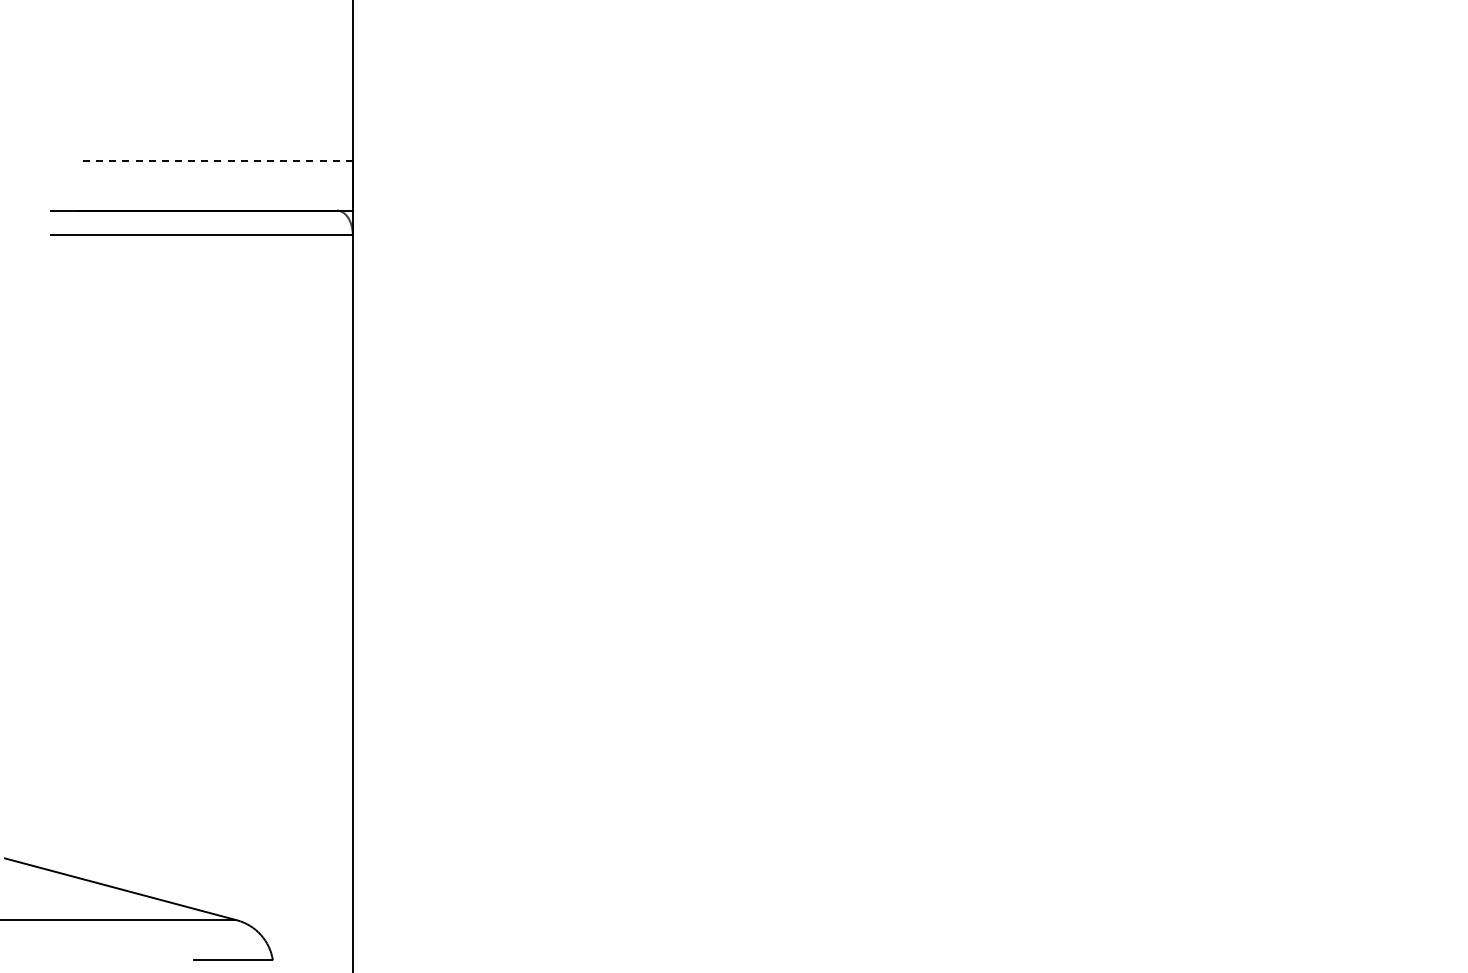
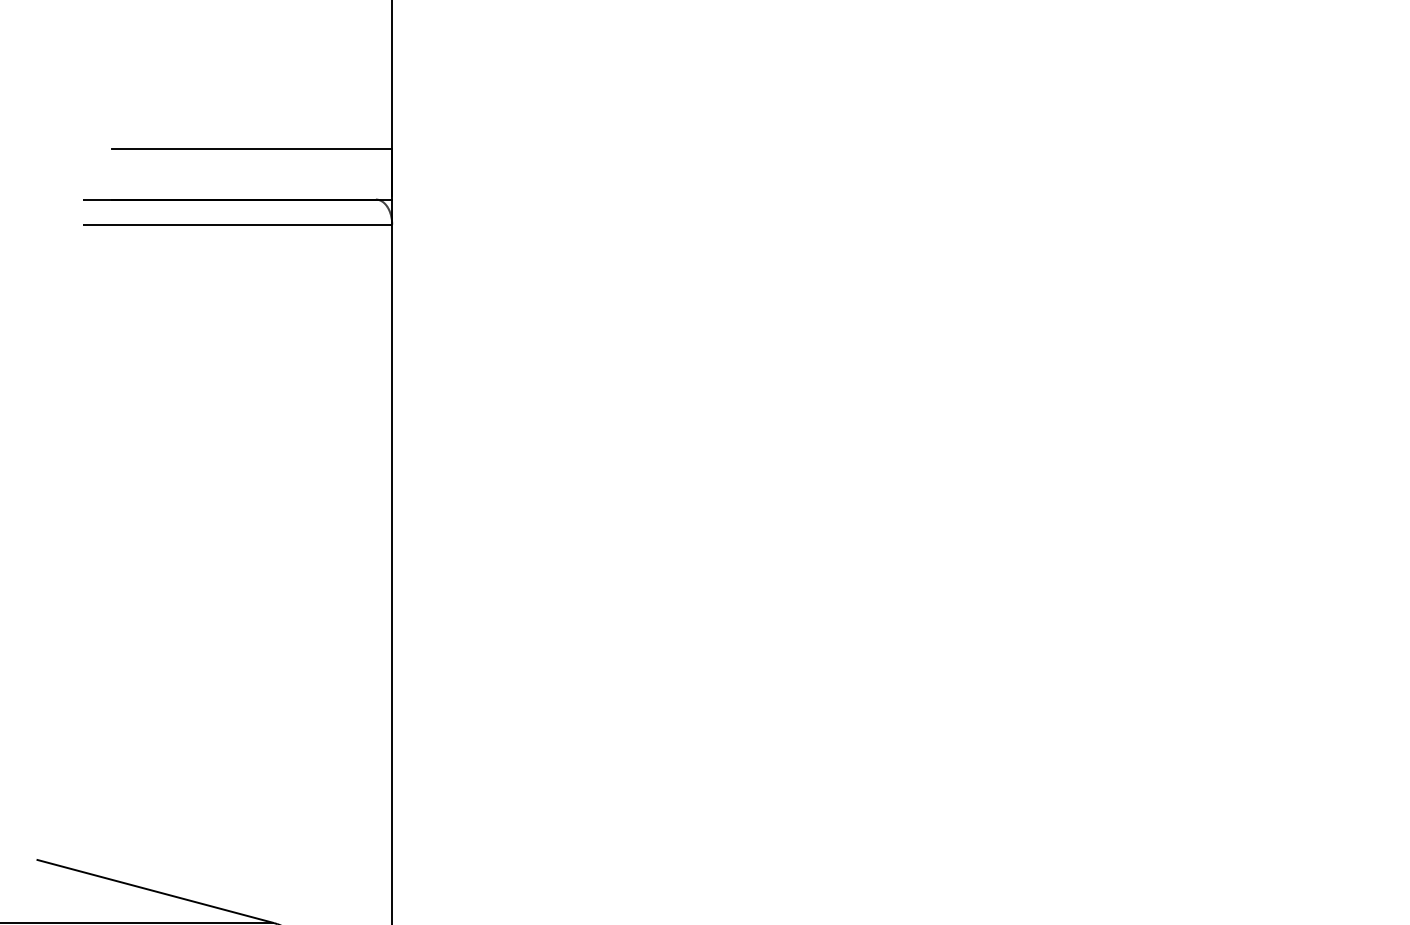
line: (215, 161) -> (252, 149), dashed -> solid

